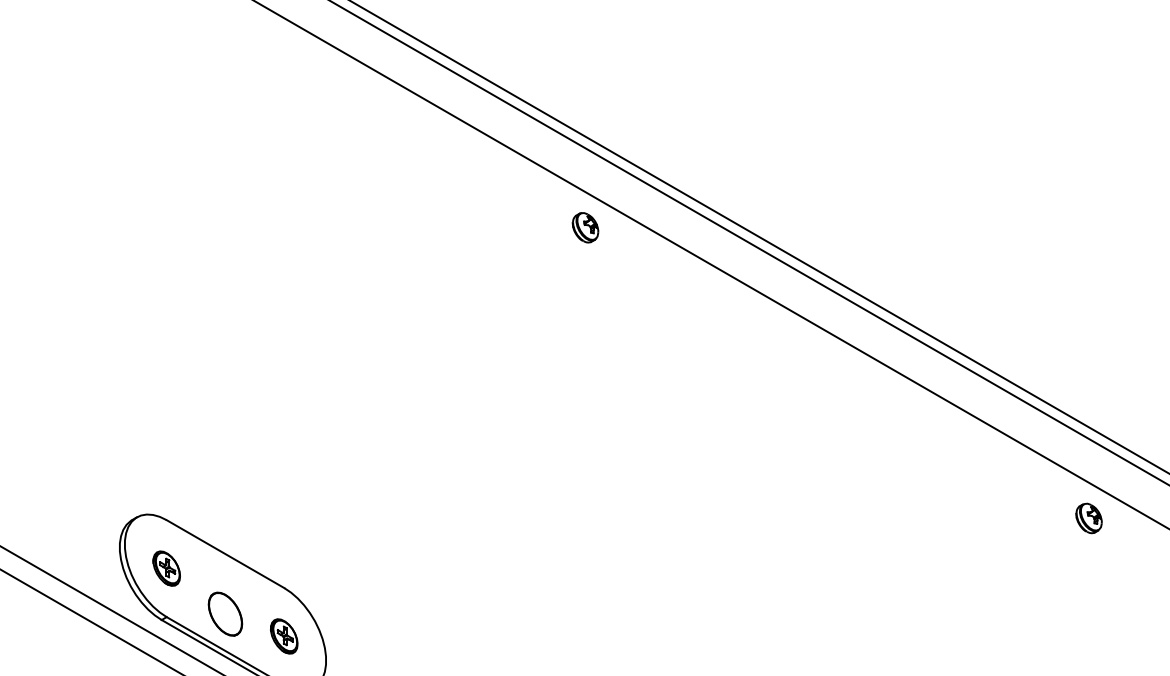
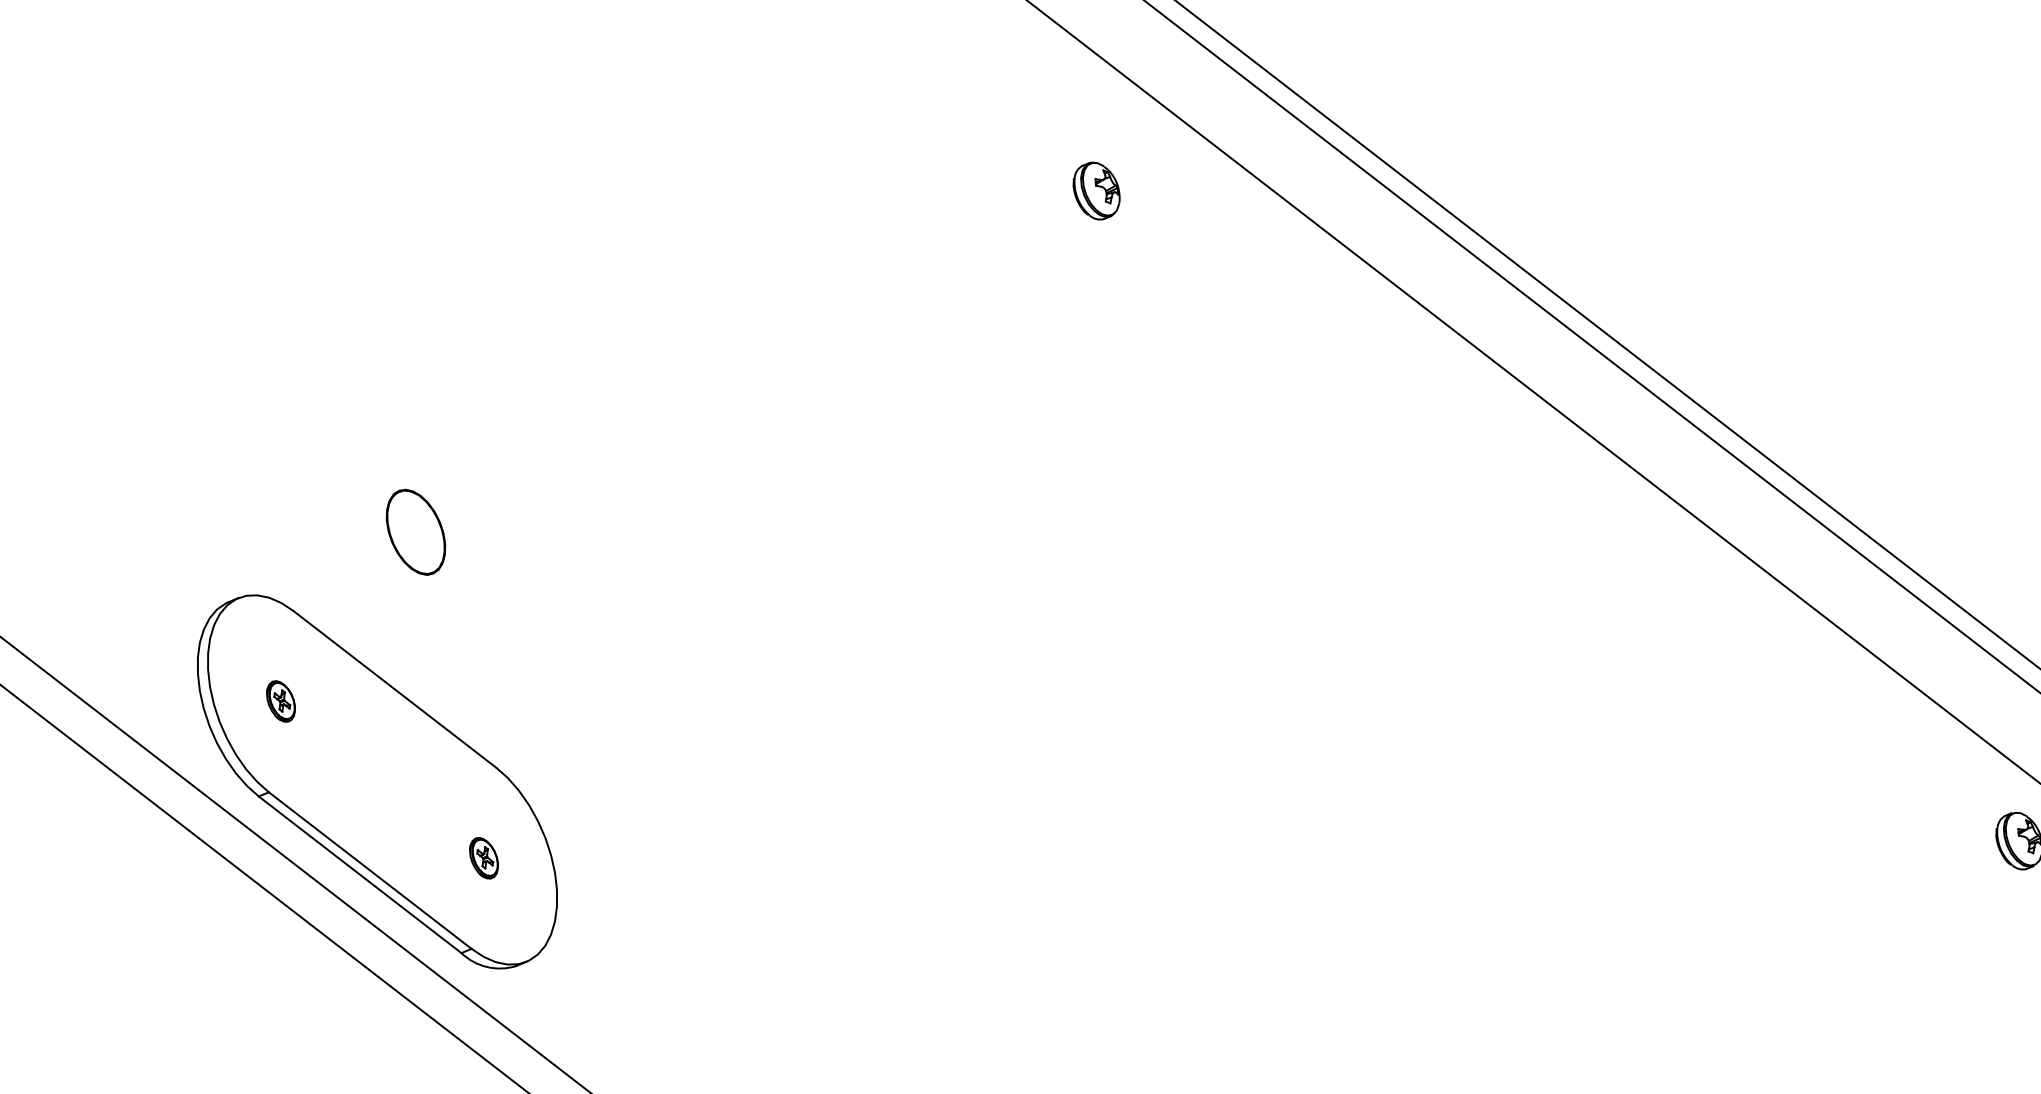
part: (585, 227) -> (1096, 190), moved
part: (166, 568) -> (280, 701), size x0.6
part: (225, 613) -> (416, 531), moved
part: (284, 636) -> (484, 858), size x0.6

